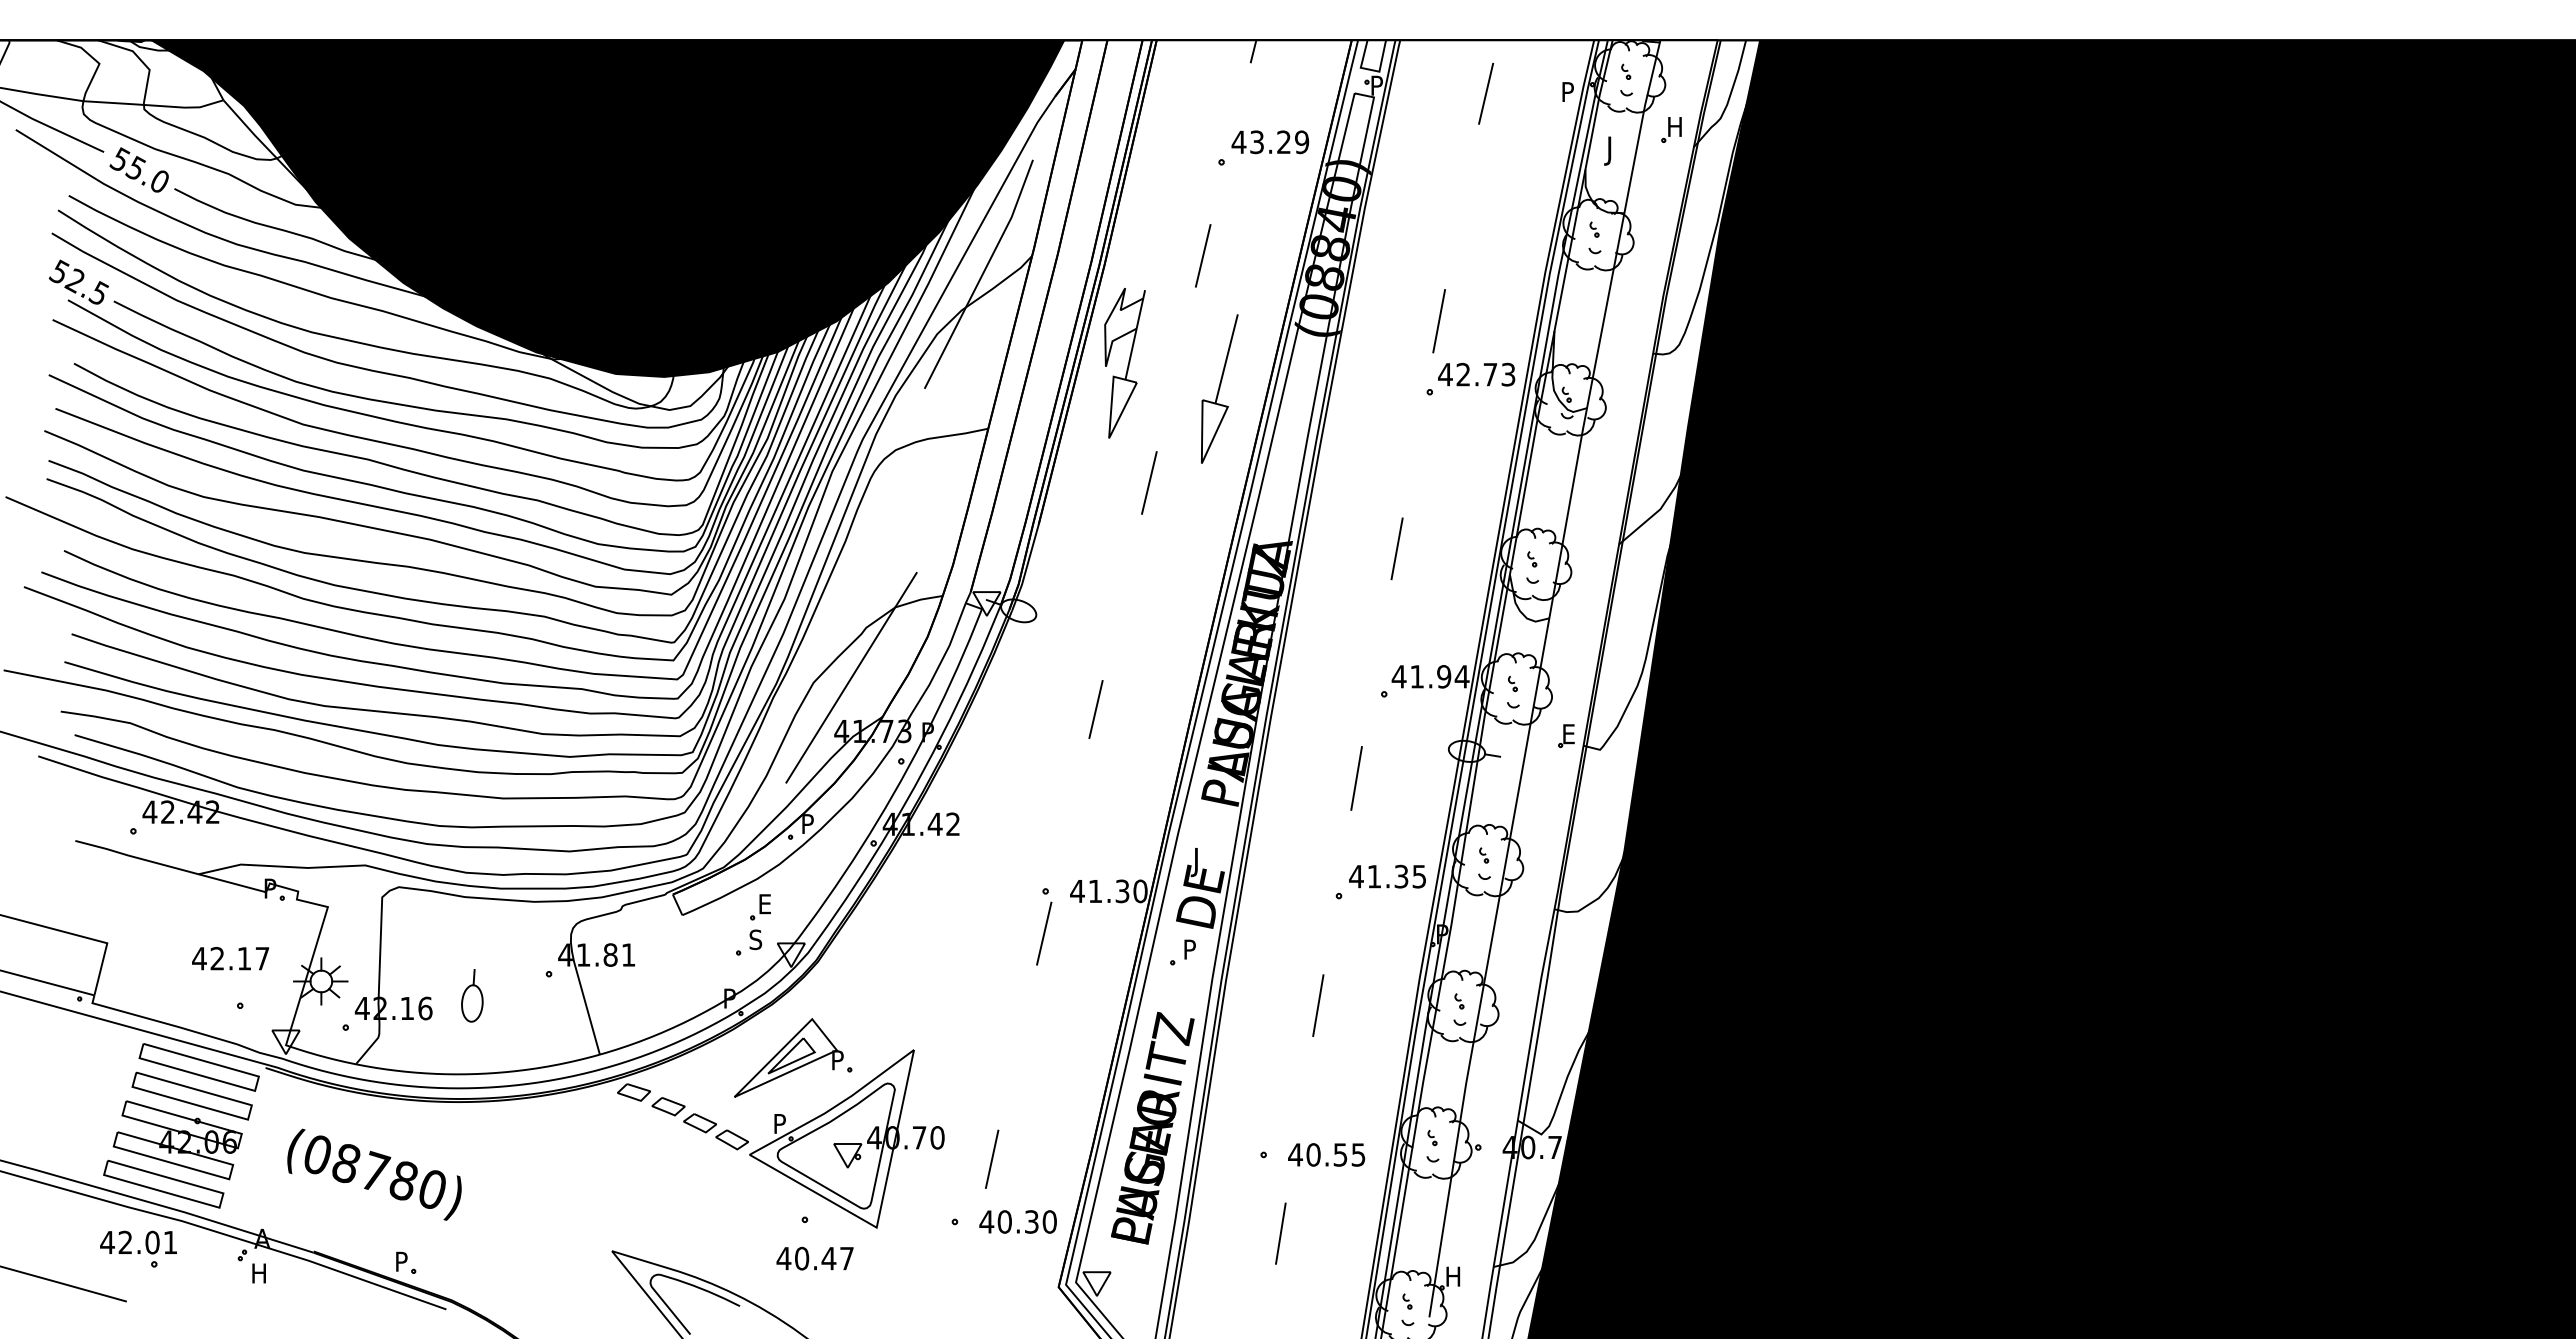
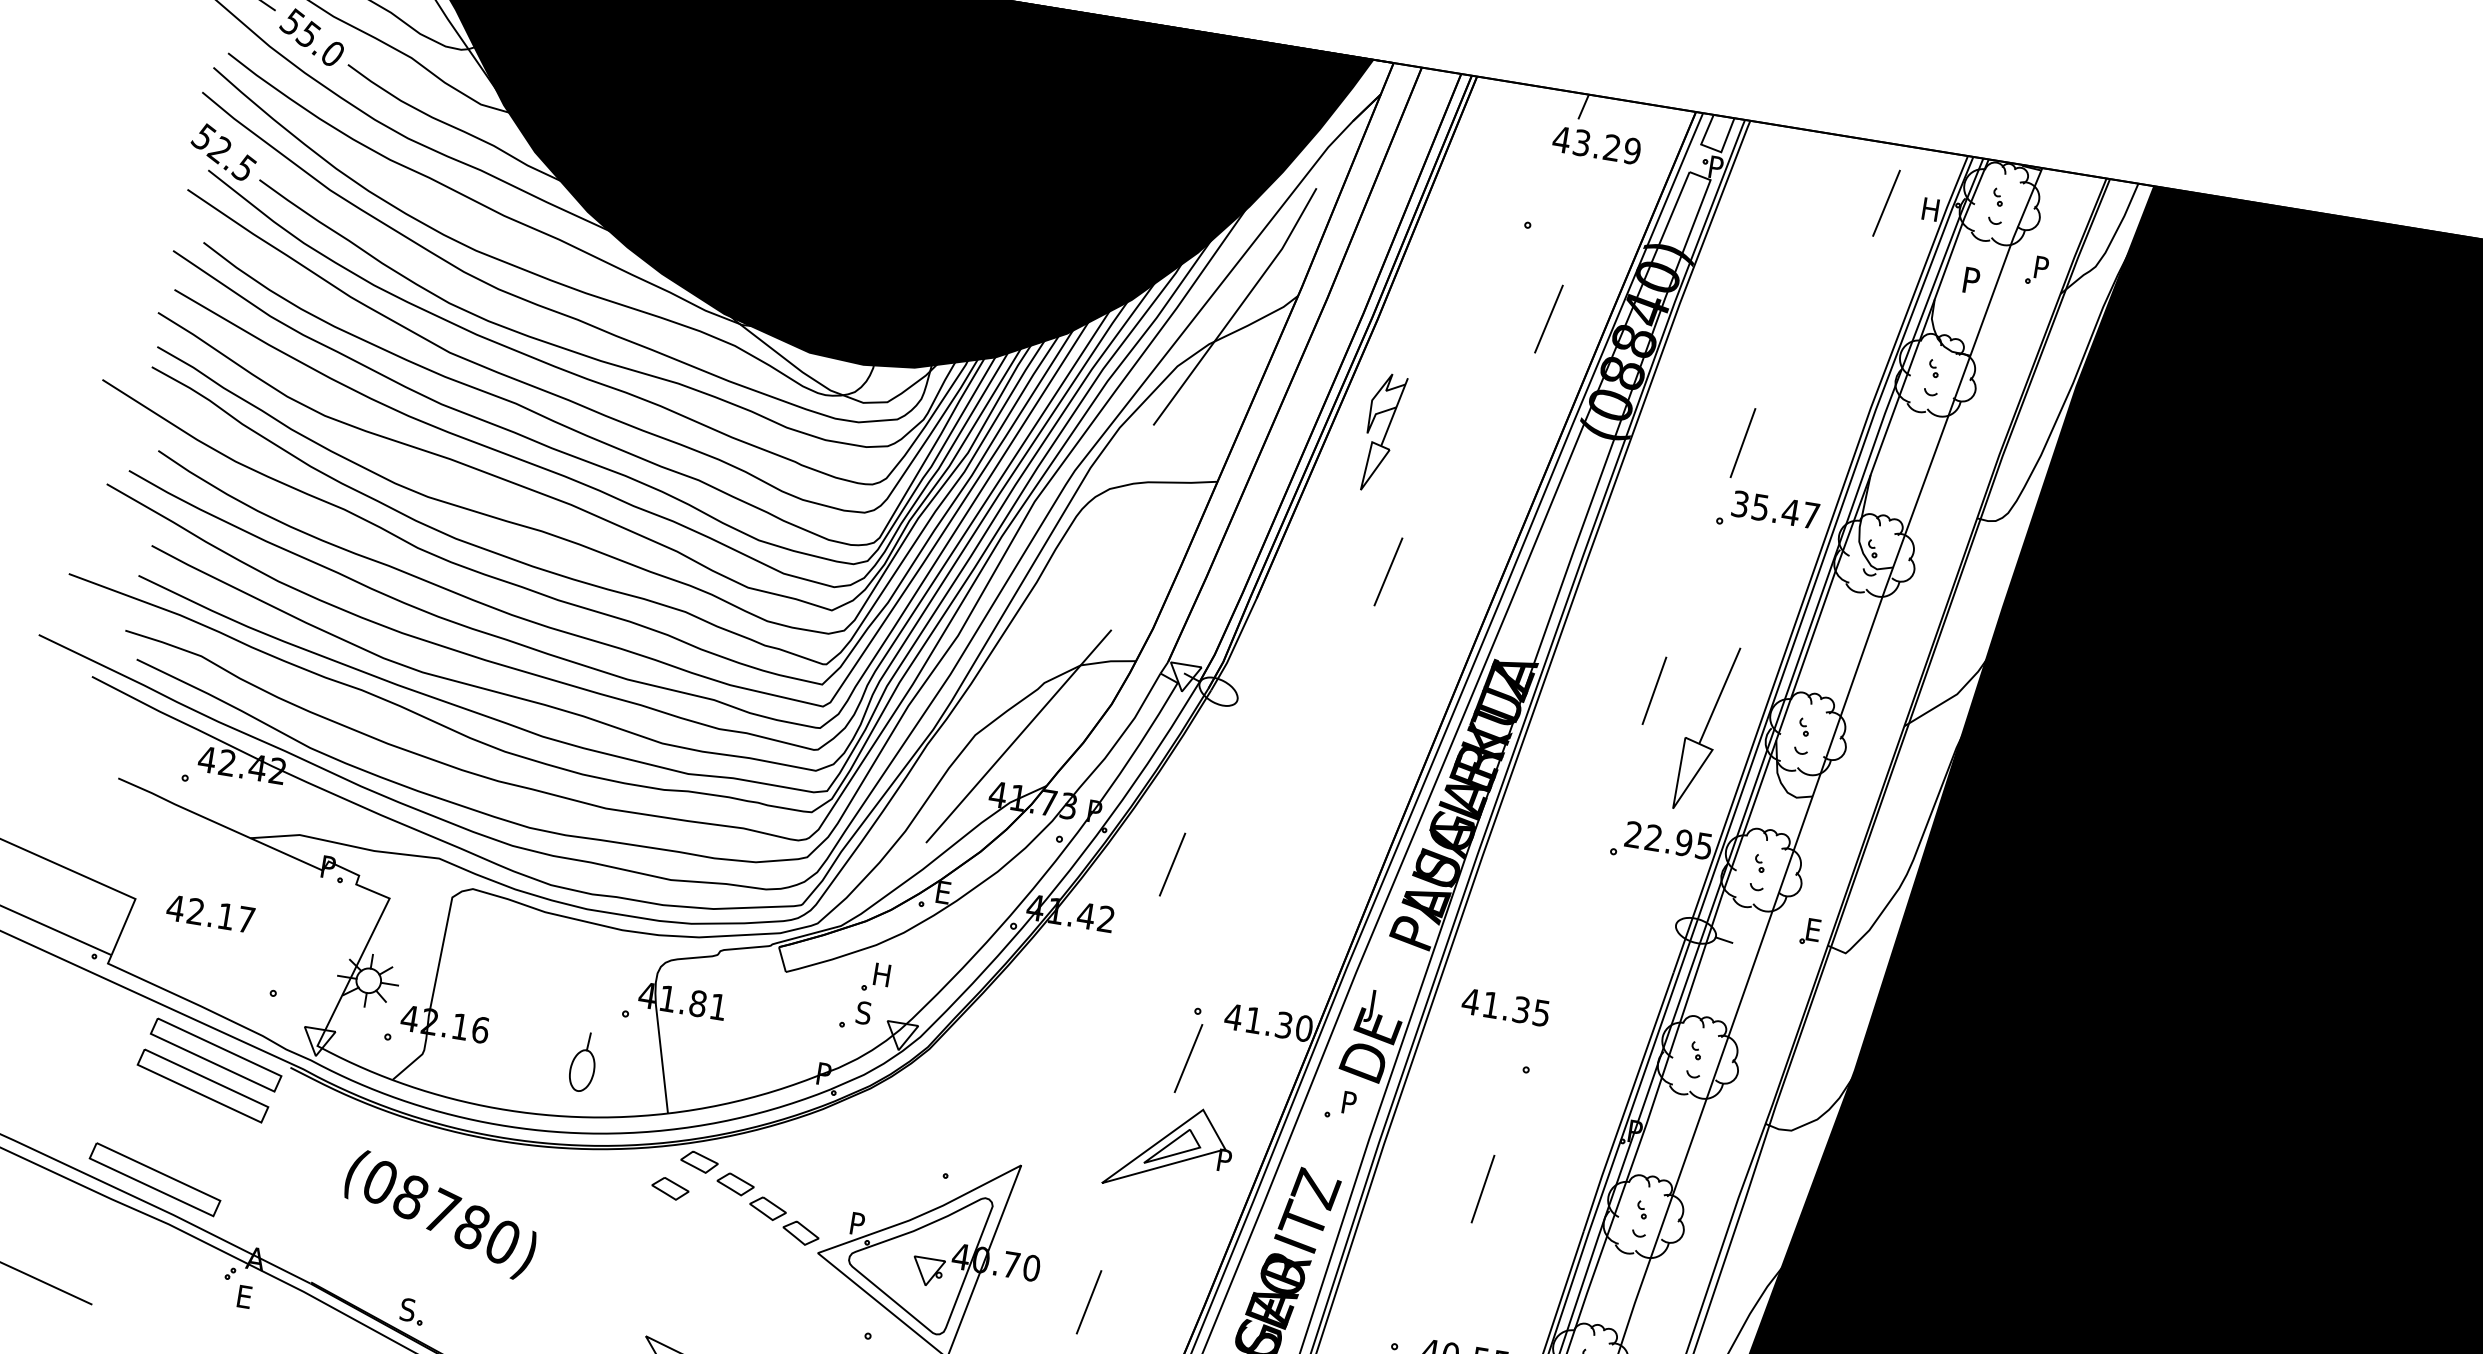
text: (1570, 91) -> (1932, 209), P -> H
line: (1486, 93) -> (1887, 203), moved
text: (1675, 126) -> (2043, 267), H -> P
text: (1270, 142) -> (1596, 145), moved
text: (1612, 150) -> (1968, 283), J -> P
line: (1203, 255) -> (1549, 318), moved
part: (1124, 362) -> (1382, 432), size x0.7
text: (1476, 374) -> (1775, 509), 42.73 -> 35.47
part: (1219, 388) -> (1706, 727), moved
text: (1430, 676) -> (1668, 840), 41.94 -> 22.95
line: (1095, 709) -> (1171, 864), moved
line: (1356, 778) -> (1567, 941), removed
text: (808, 823) -> (944, 892), P -> E
text: (1387, 876) -> (1505, 1007), moved
text: (767, 904) -> (883, 975), E -> H
text: (230, 958) -> (210, 913), moved
part: (472, 995) -> (583, 1061), moved
part: (788, 1057) -> (1169, 1148), moved
part: (612, 1119) -> (670, 1188), added
part: (177, 1140) -> (178, 1133), removed
text: (374, 1174) -> (440, 1214), moved
part: (138, 1248) -> (115, 1247), removed
text: (401, 1261) -> (407, 1309), P -> S
text: (259, 1273) -> (246, 1297), H -> E

